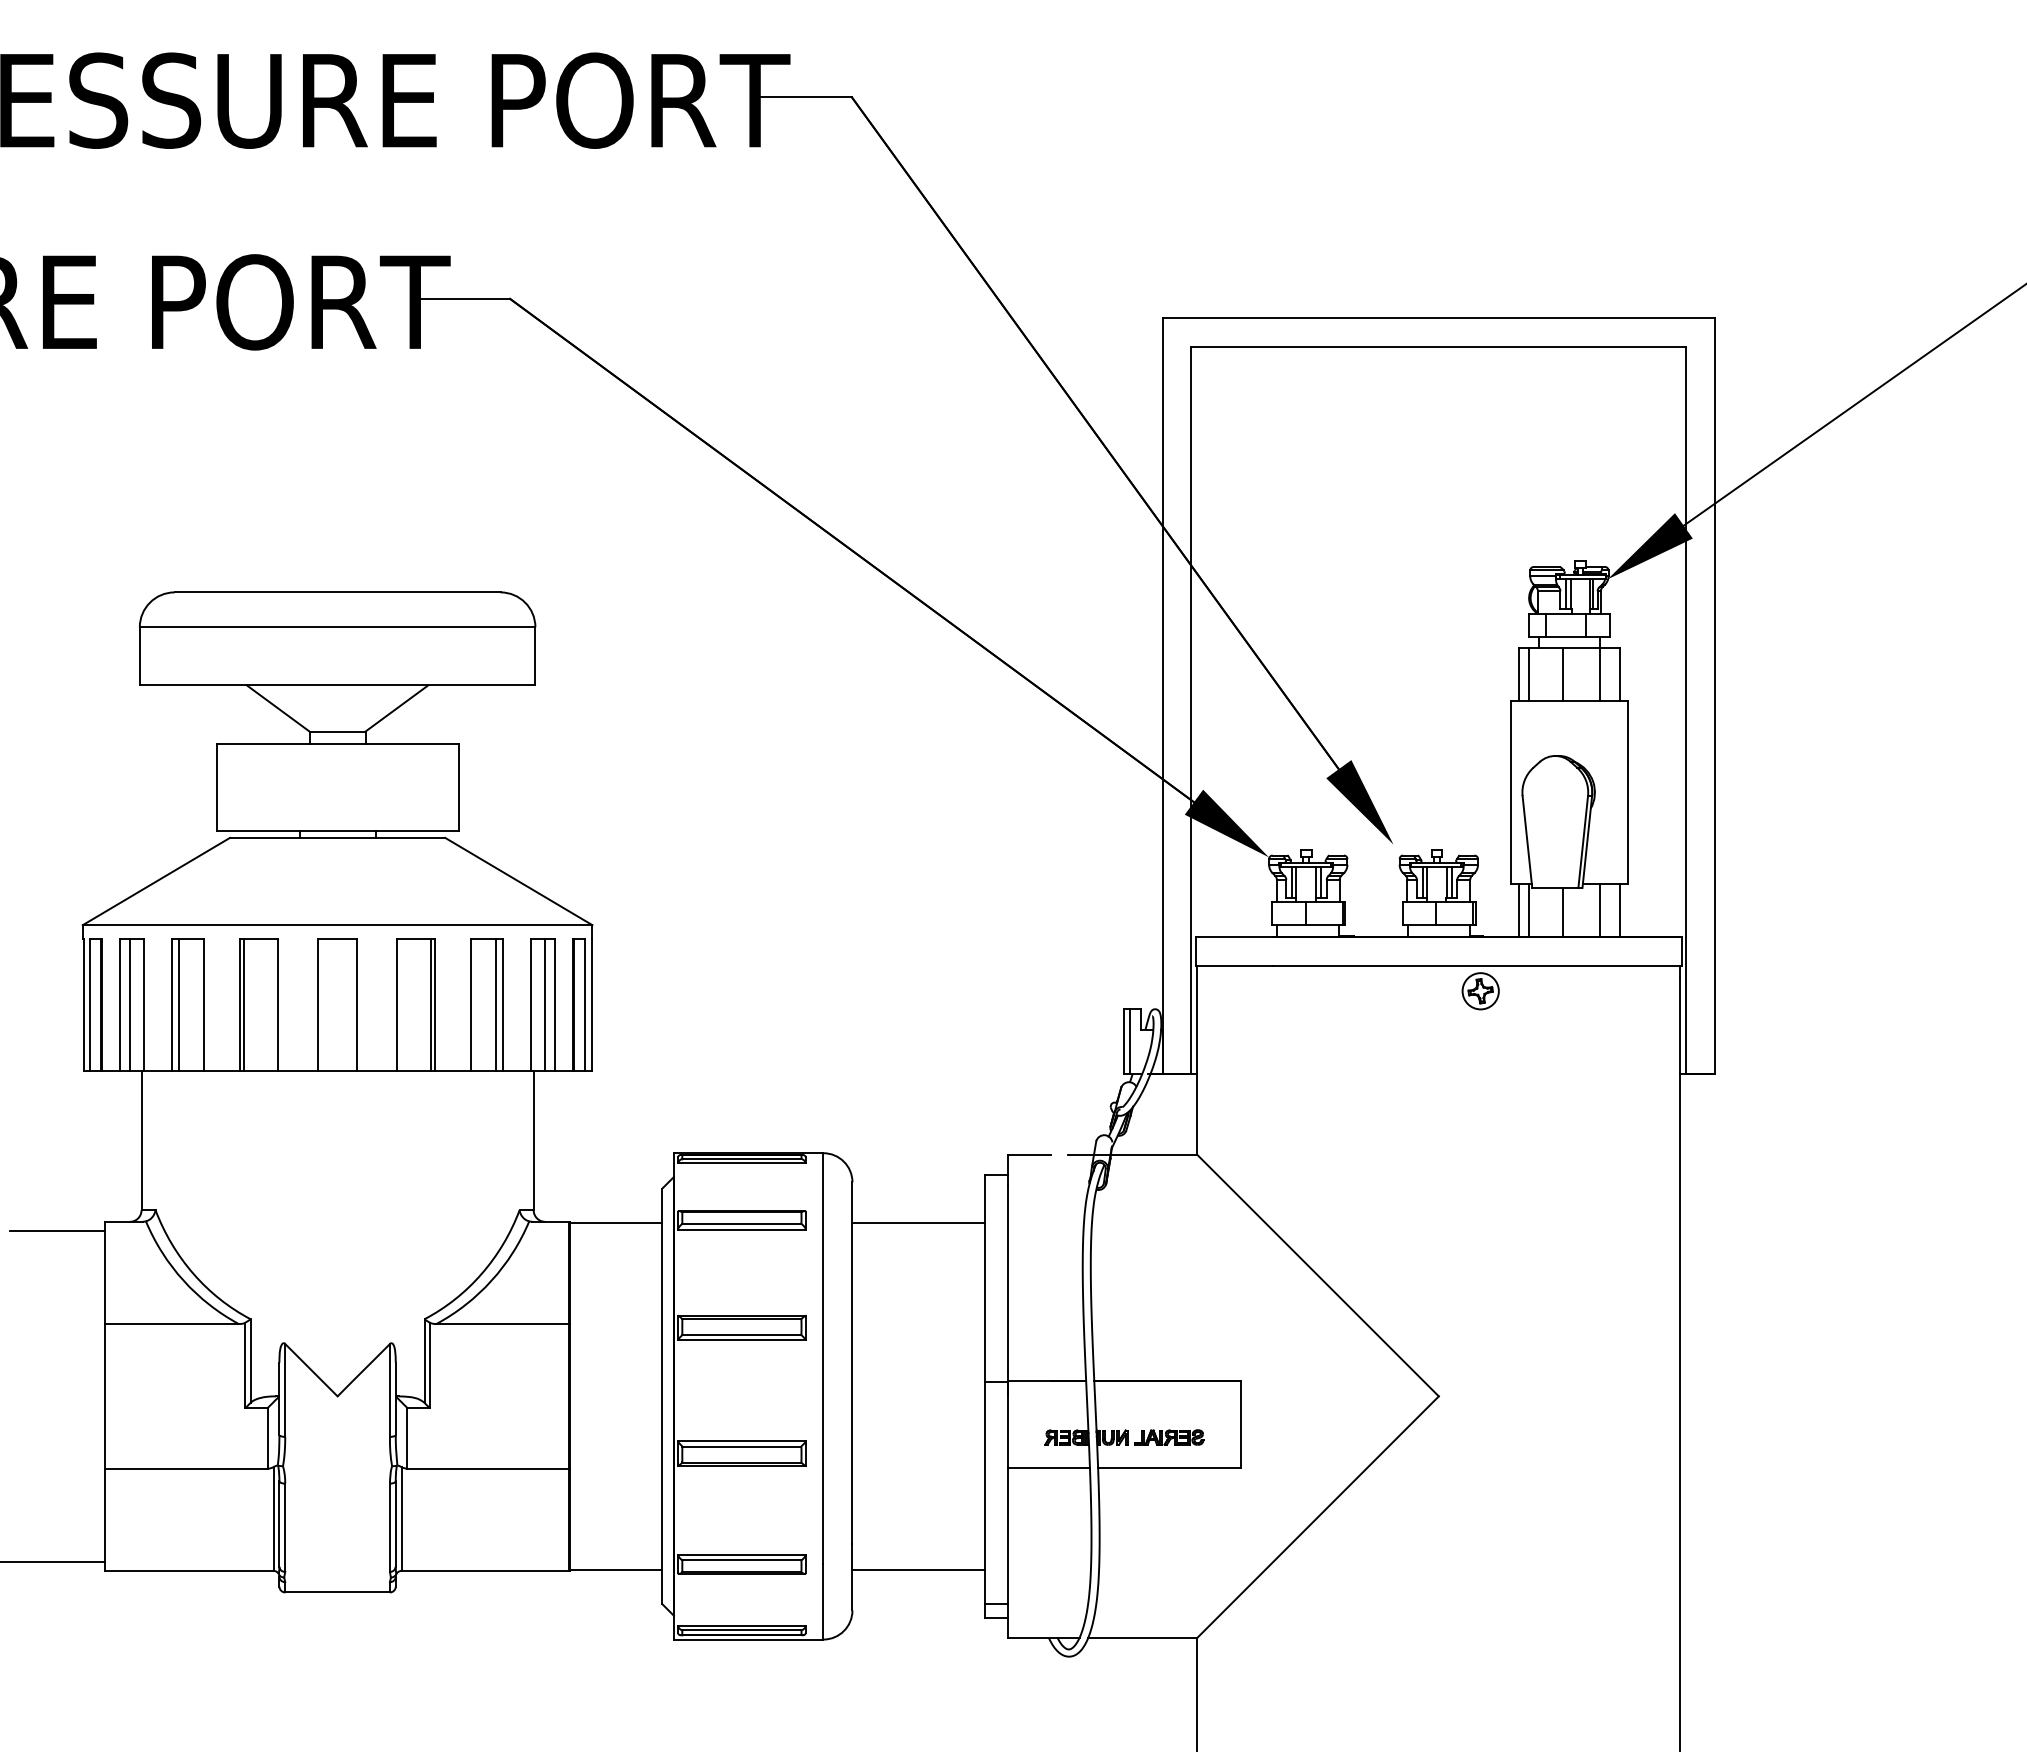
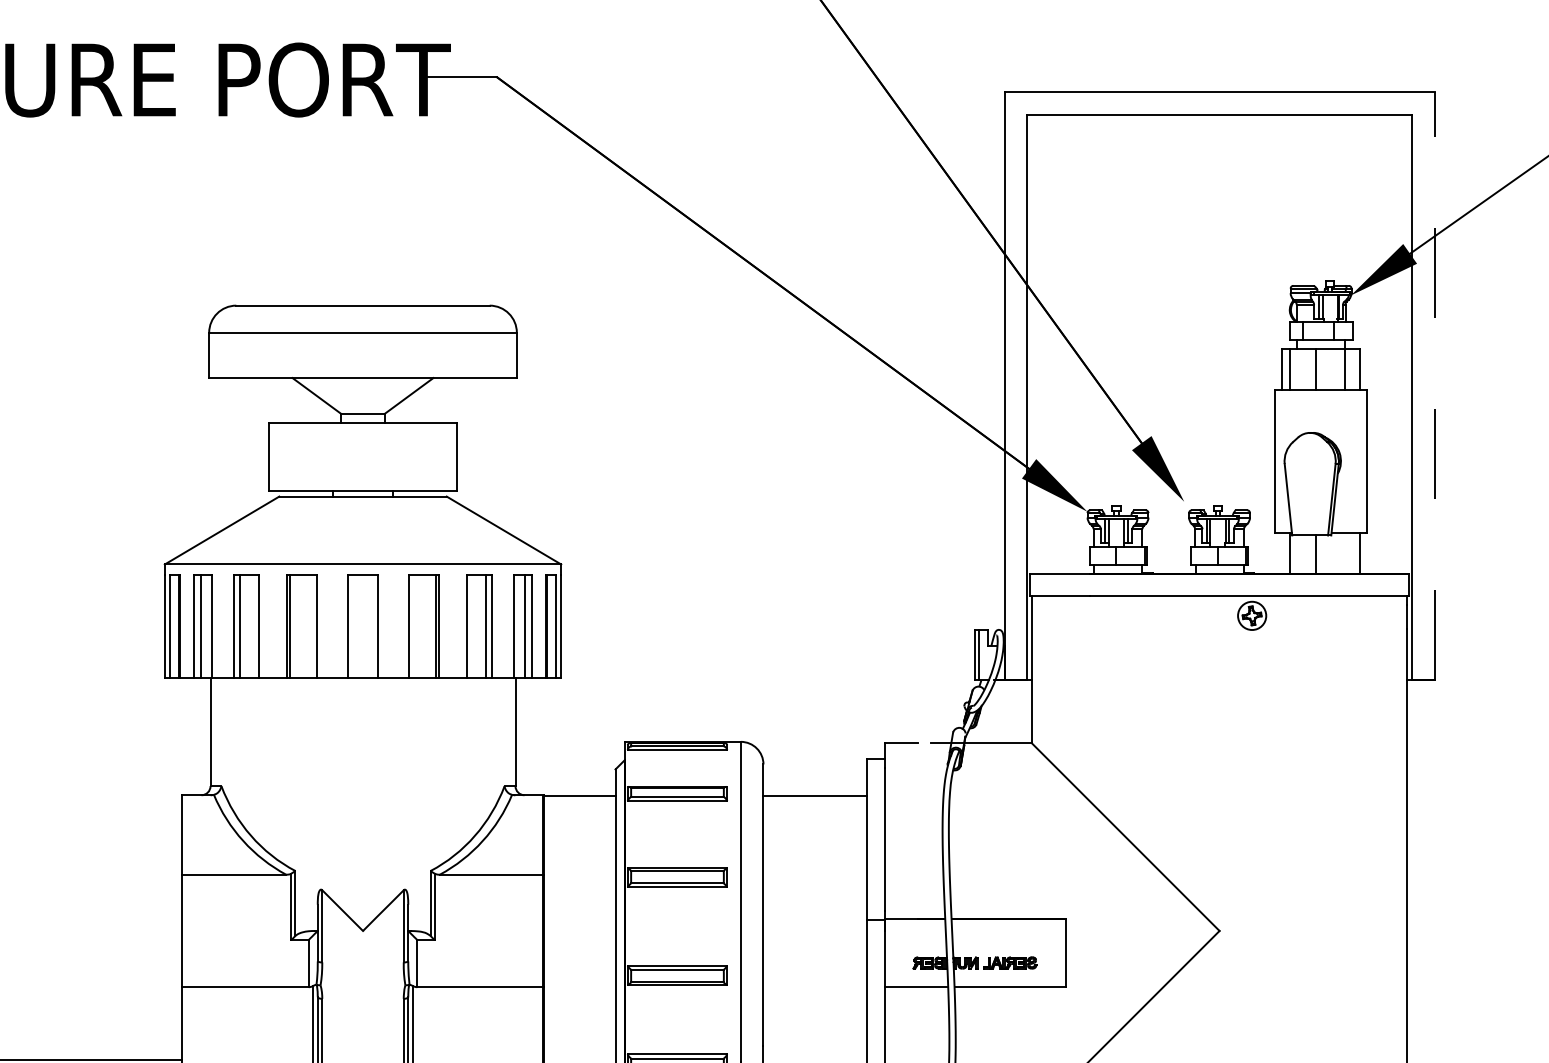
line: (1715, 695) -> (1434, 385), solid -> dashed
line: (1519, 910) -> (1282, 553), removed
line: (1600, 910) -> (1345, 553), removed
line: (57, 1230) -> (145, 801), removed

